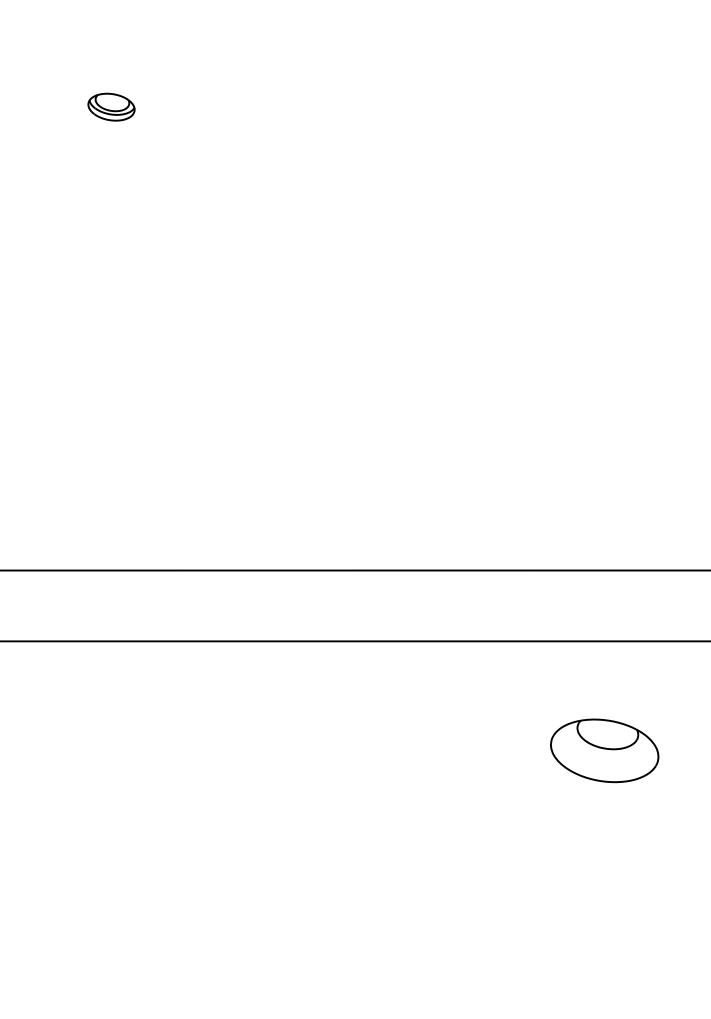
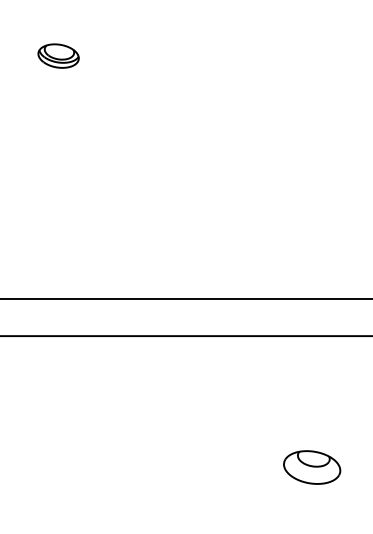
part: (111, 106) -> (58, 55), size x1.67
part: (605, 750) -> (312, 467), moved

